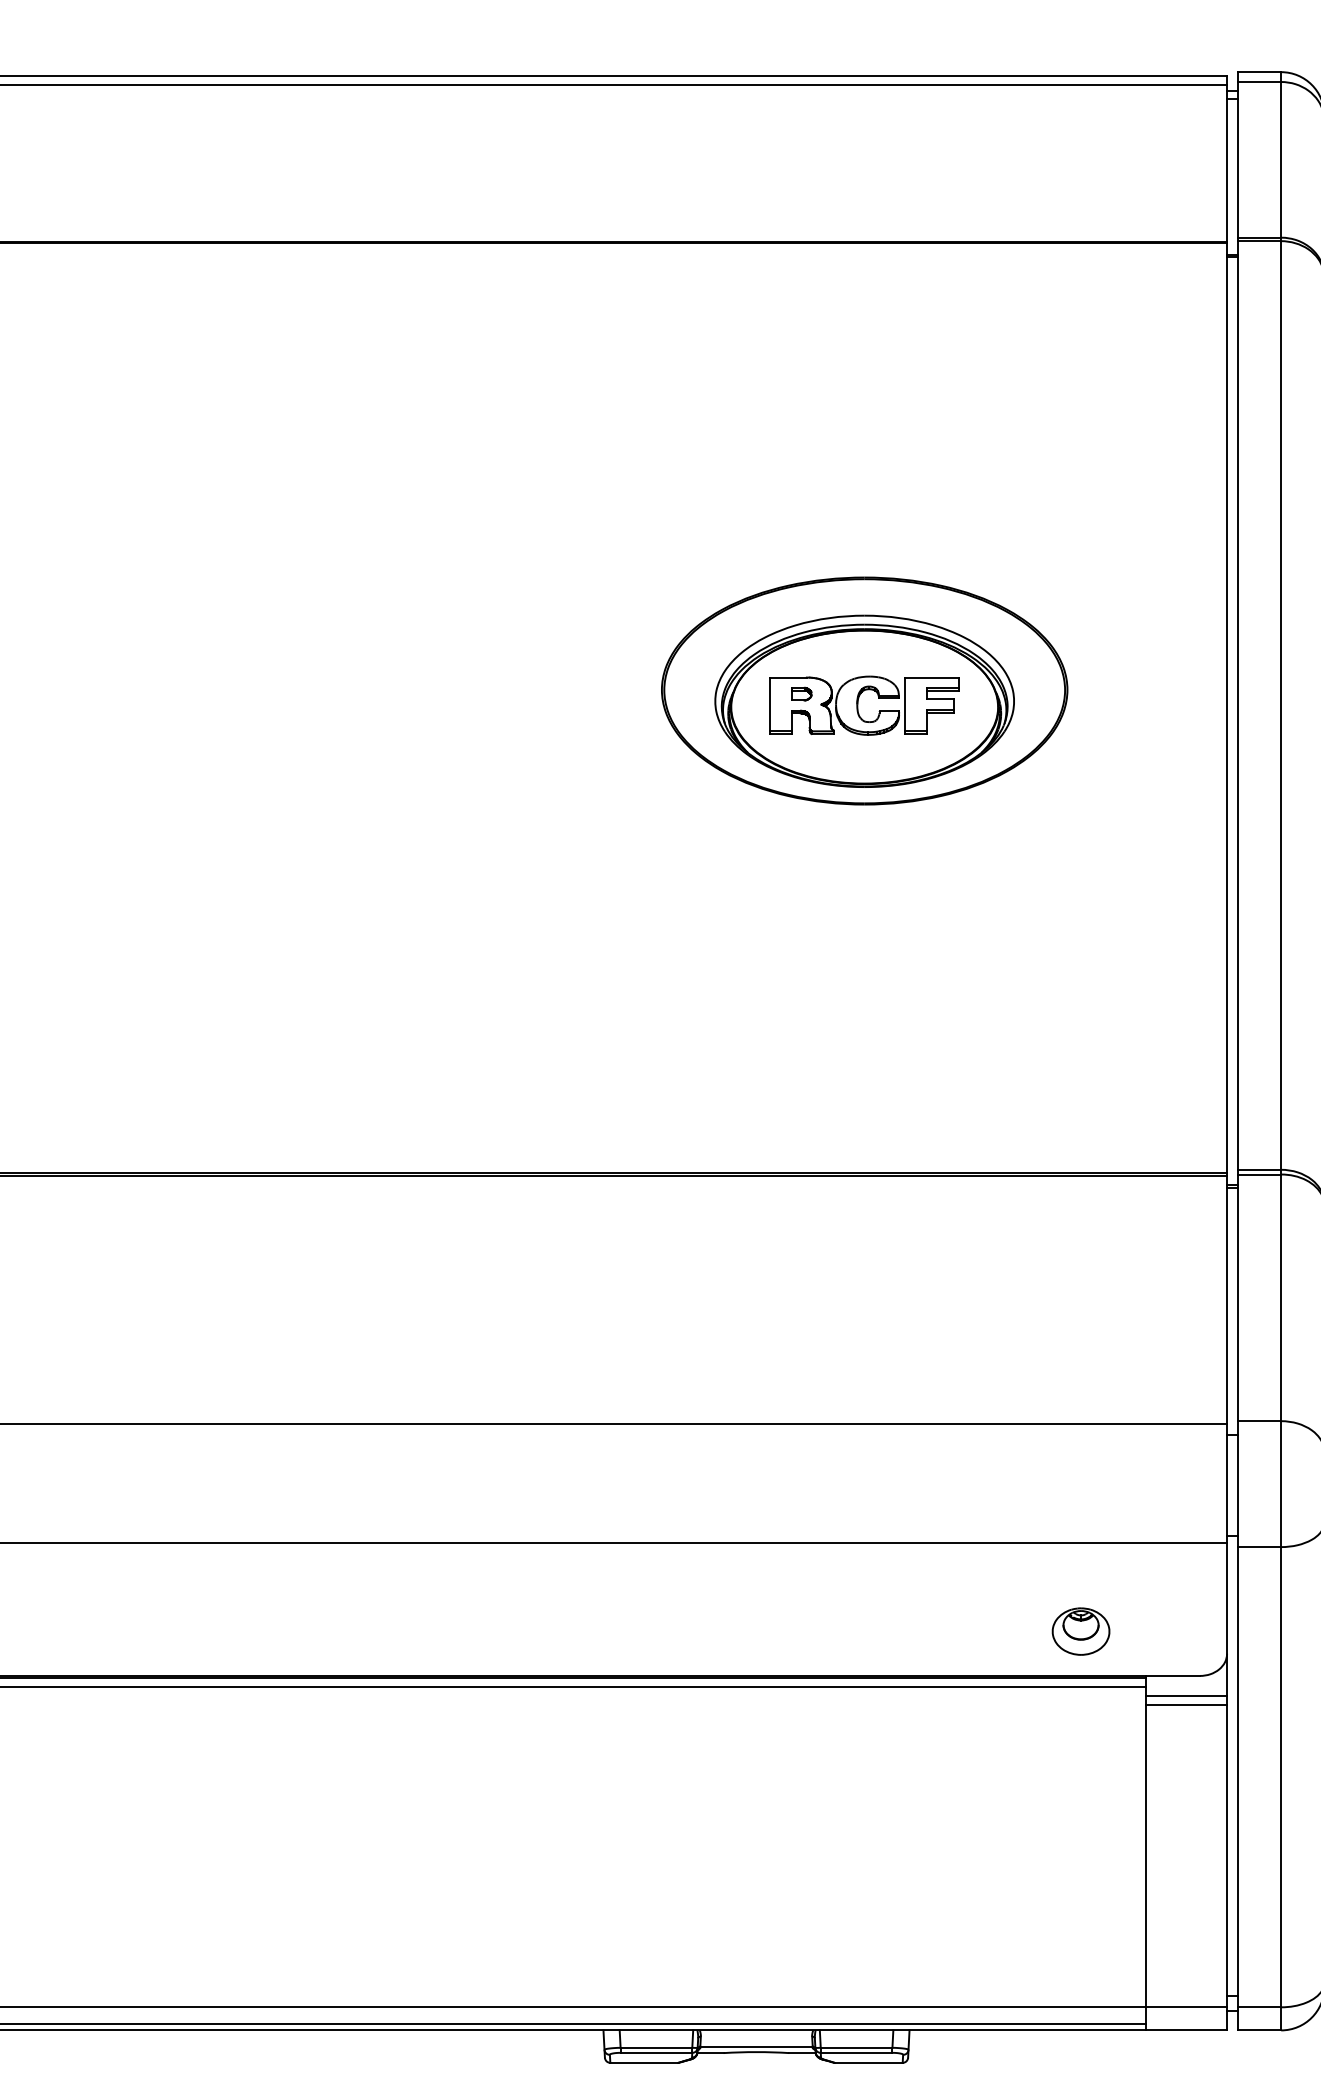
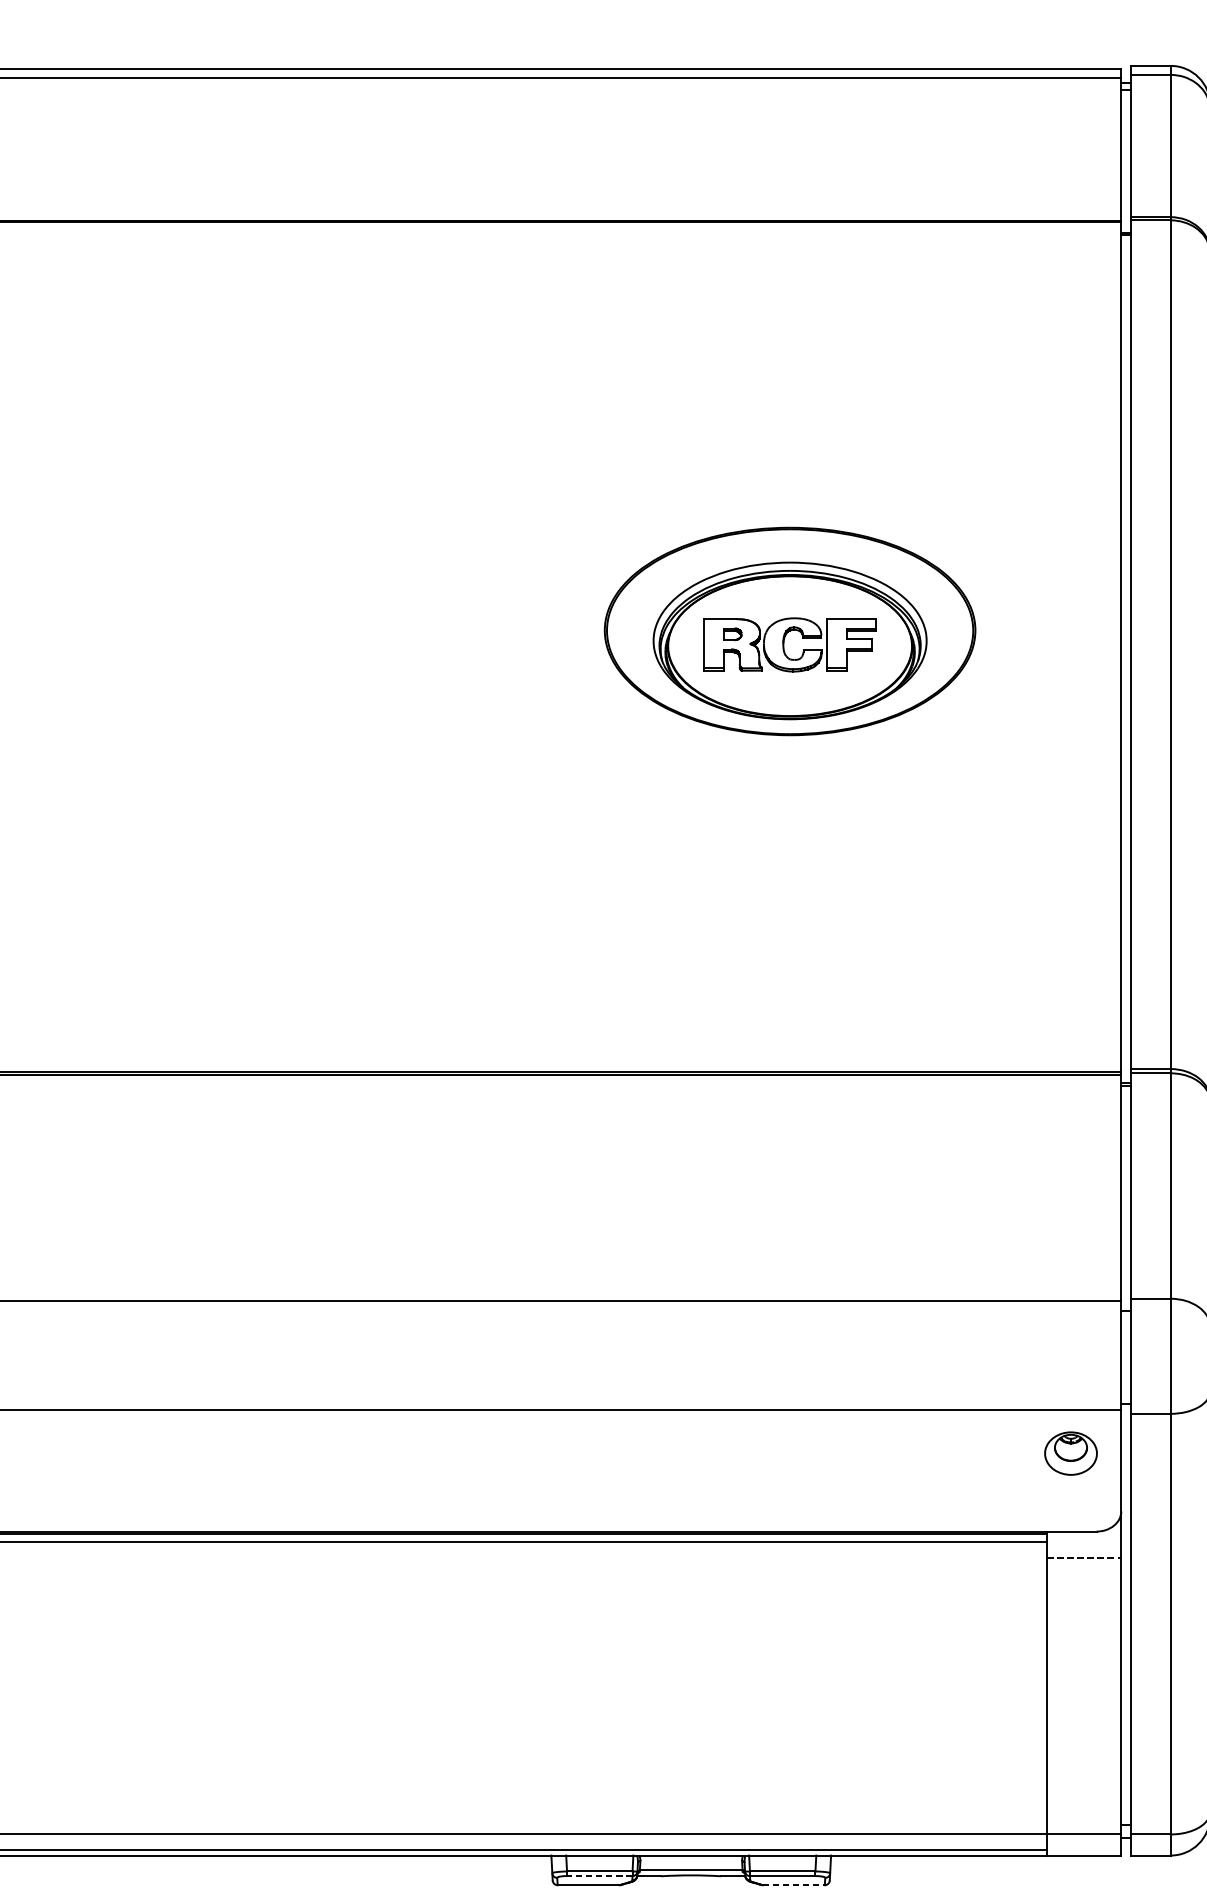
part: (1080, 1631) -> (1070, 1453), moved
line: (1186, 1695) -> (1084, 1549), removed
line: (1186, 1705) -> (1084, 1558), solid -> dashed
line: (656, 2052) -> (599, 1875), solid -> dashed
line: (868, 2062) -> (793, 1884), solid -> dashed

